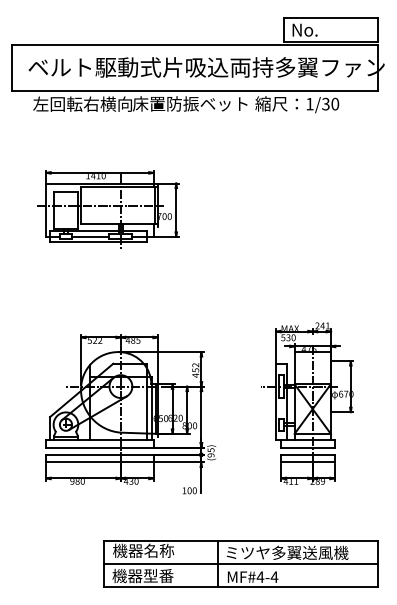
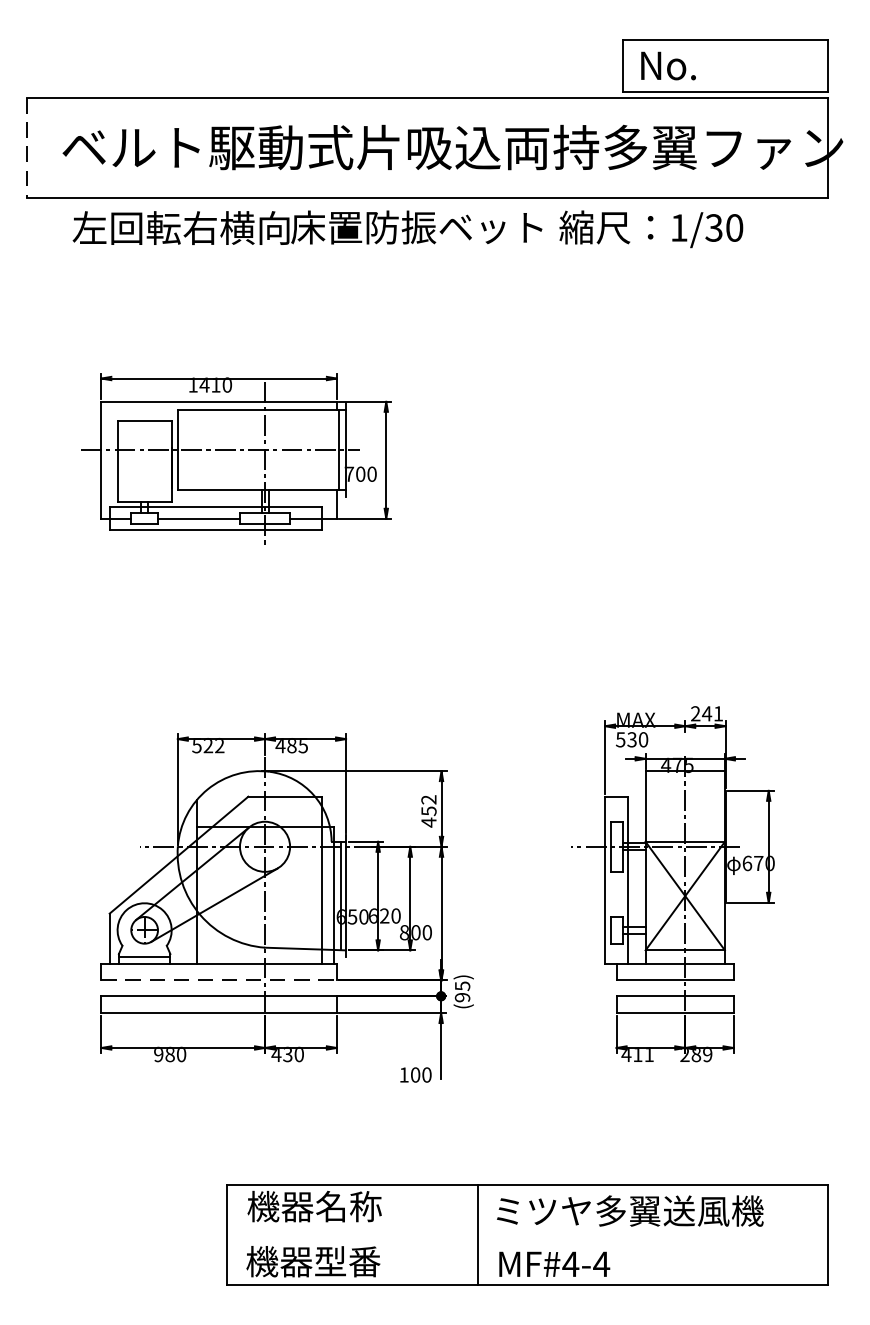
line: (12, 67) -> (27, 147), solid -> dashed
line: (99, 447) -> (218, 980), solid -> dashed
line: (240, 563) -> (527, 1234), removed

